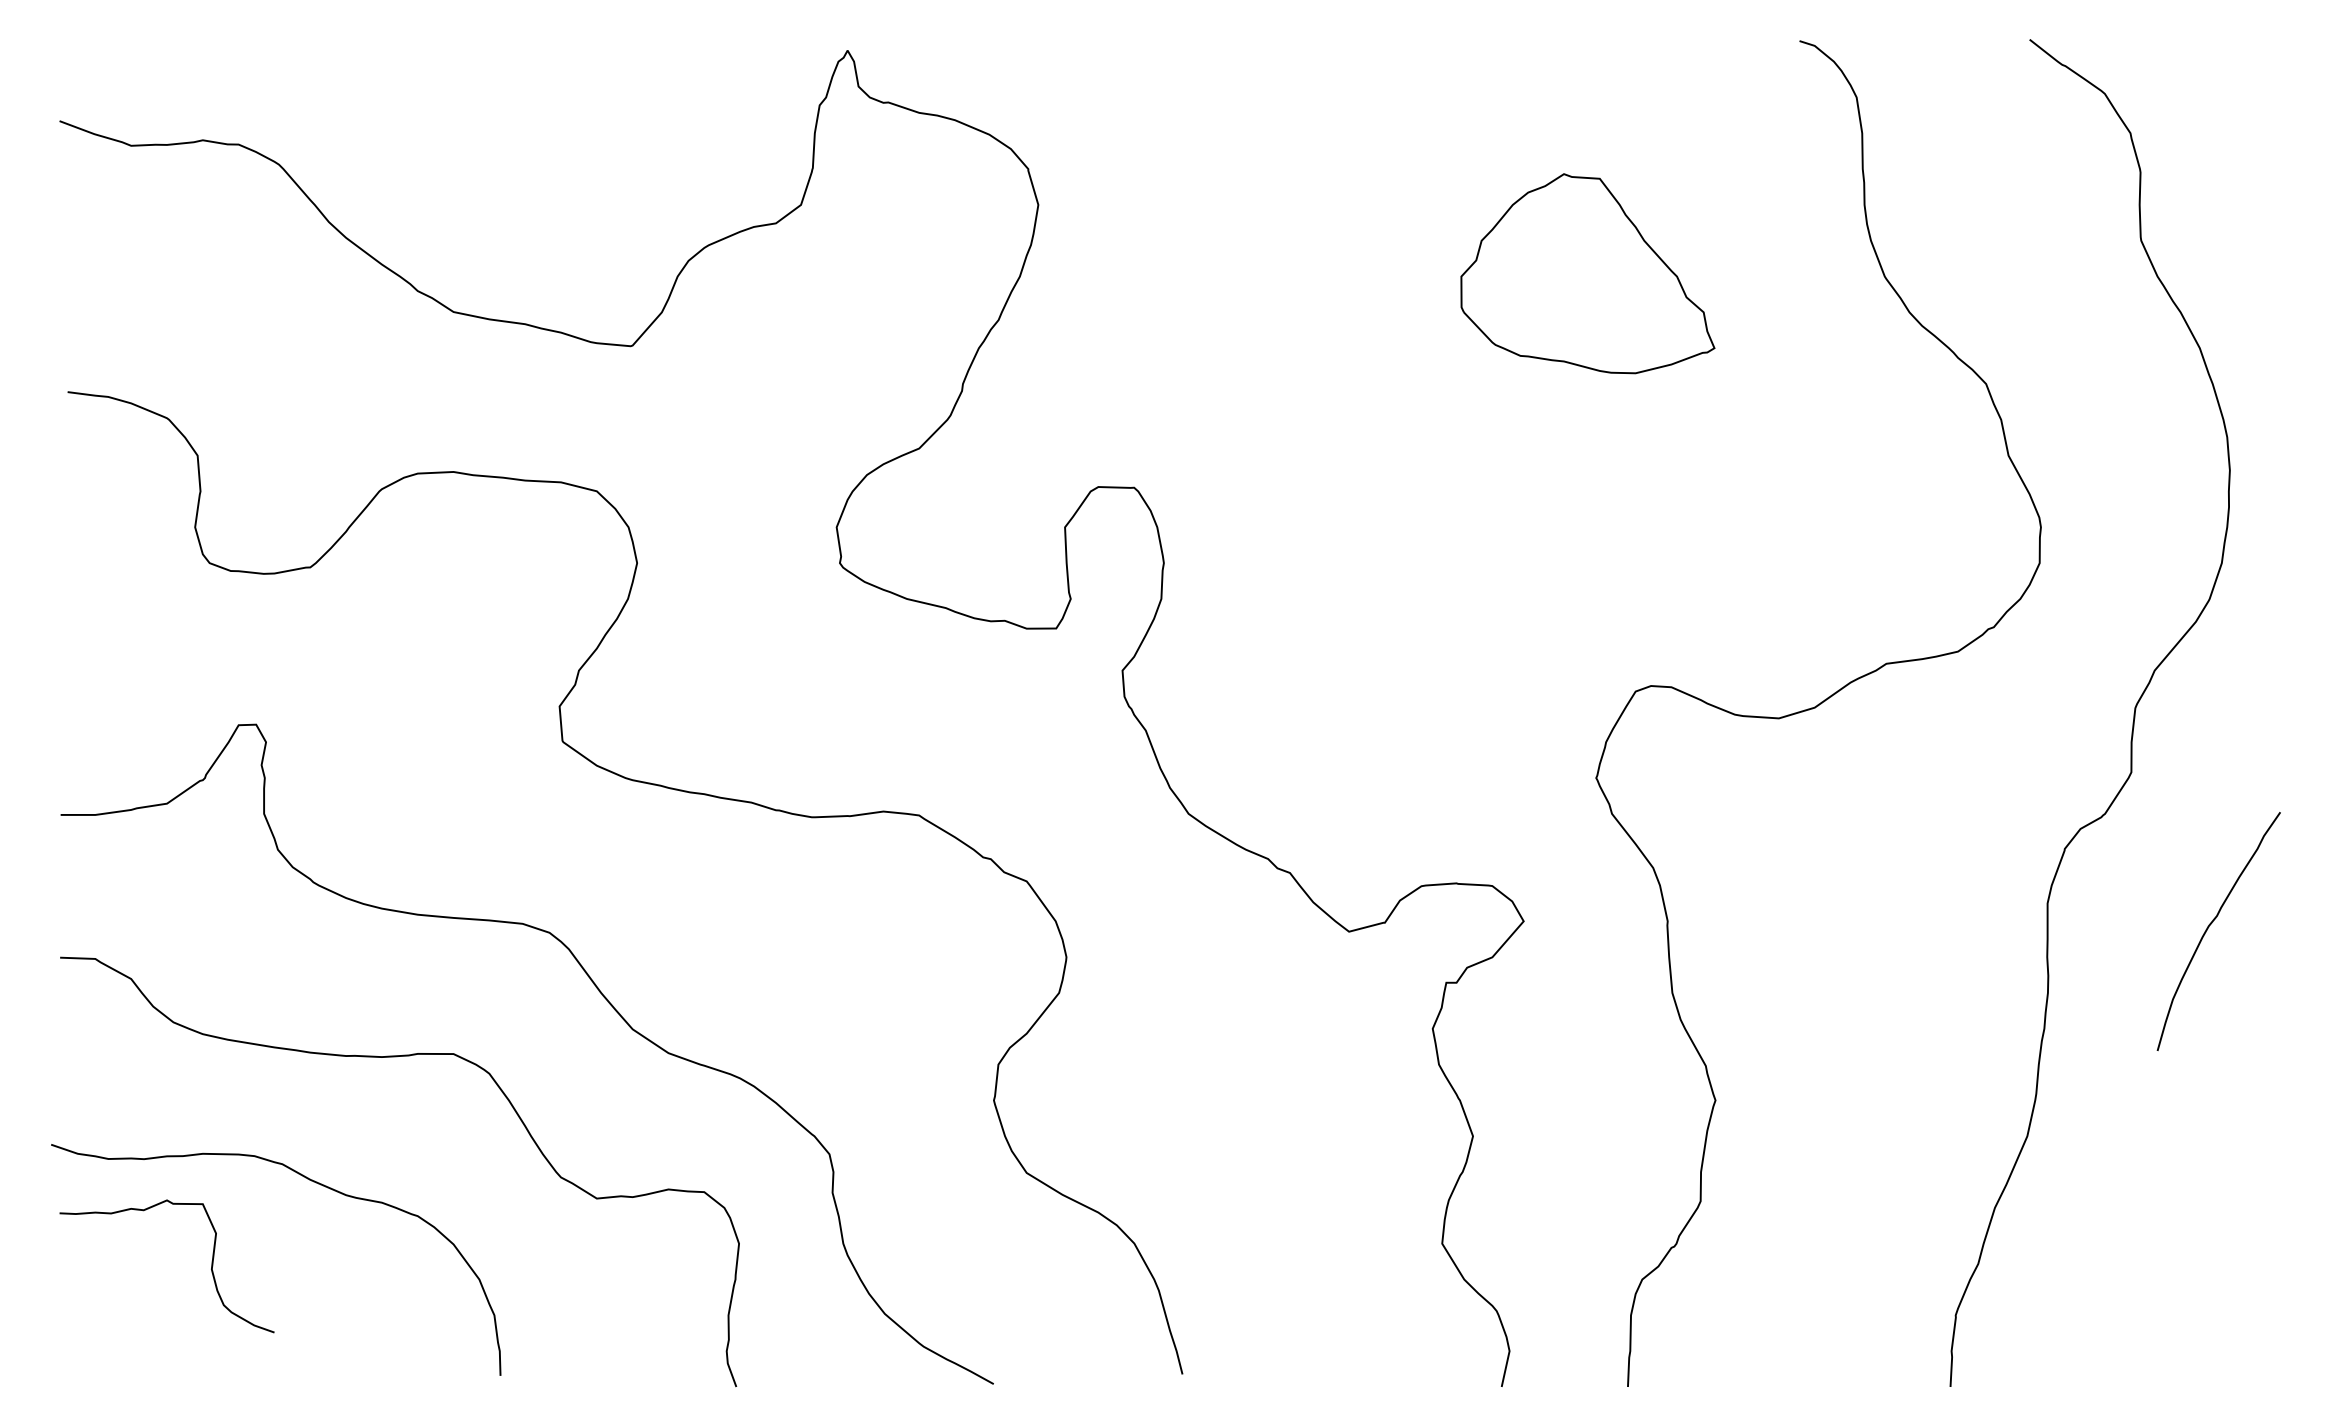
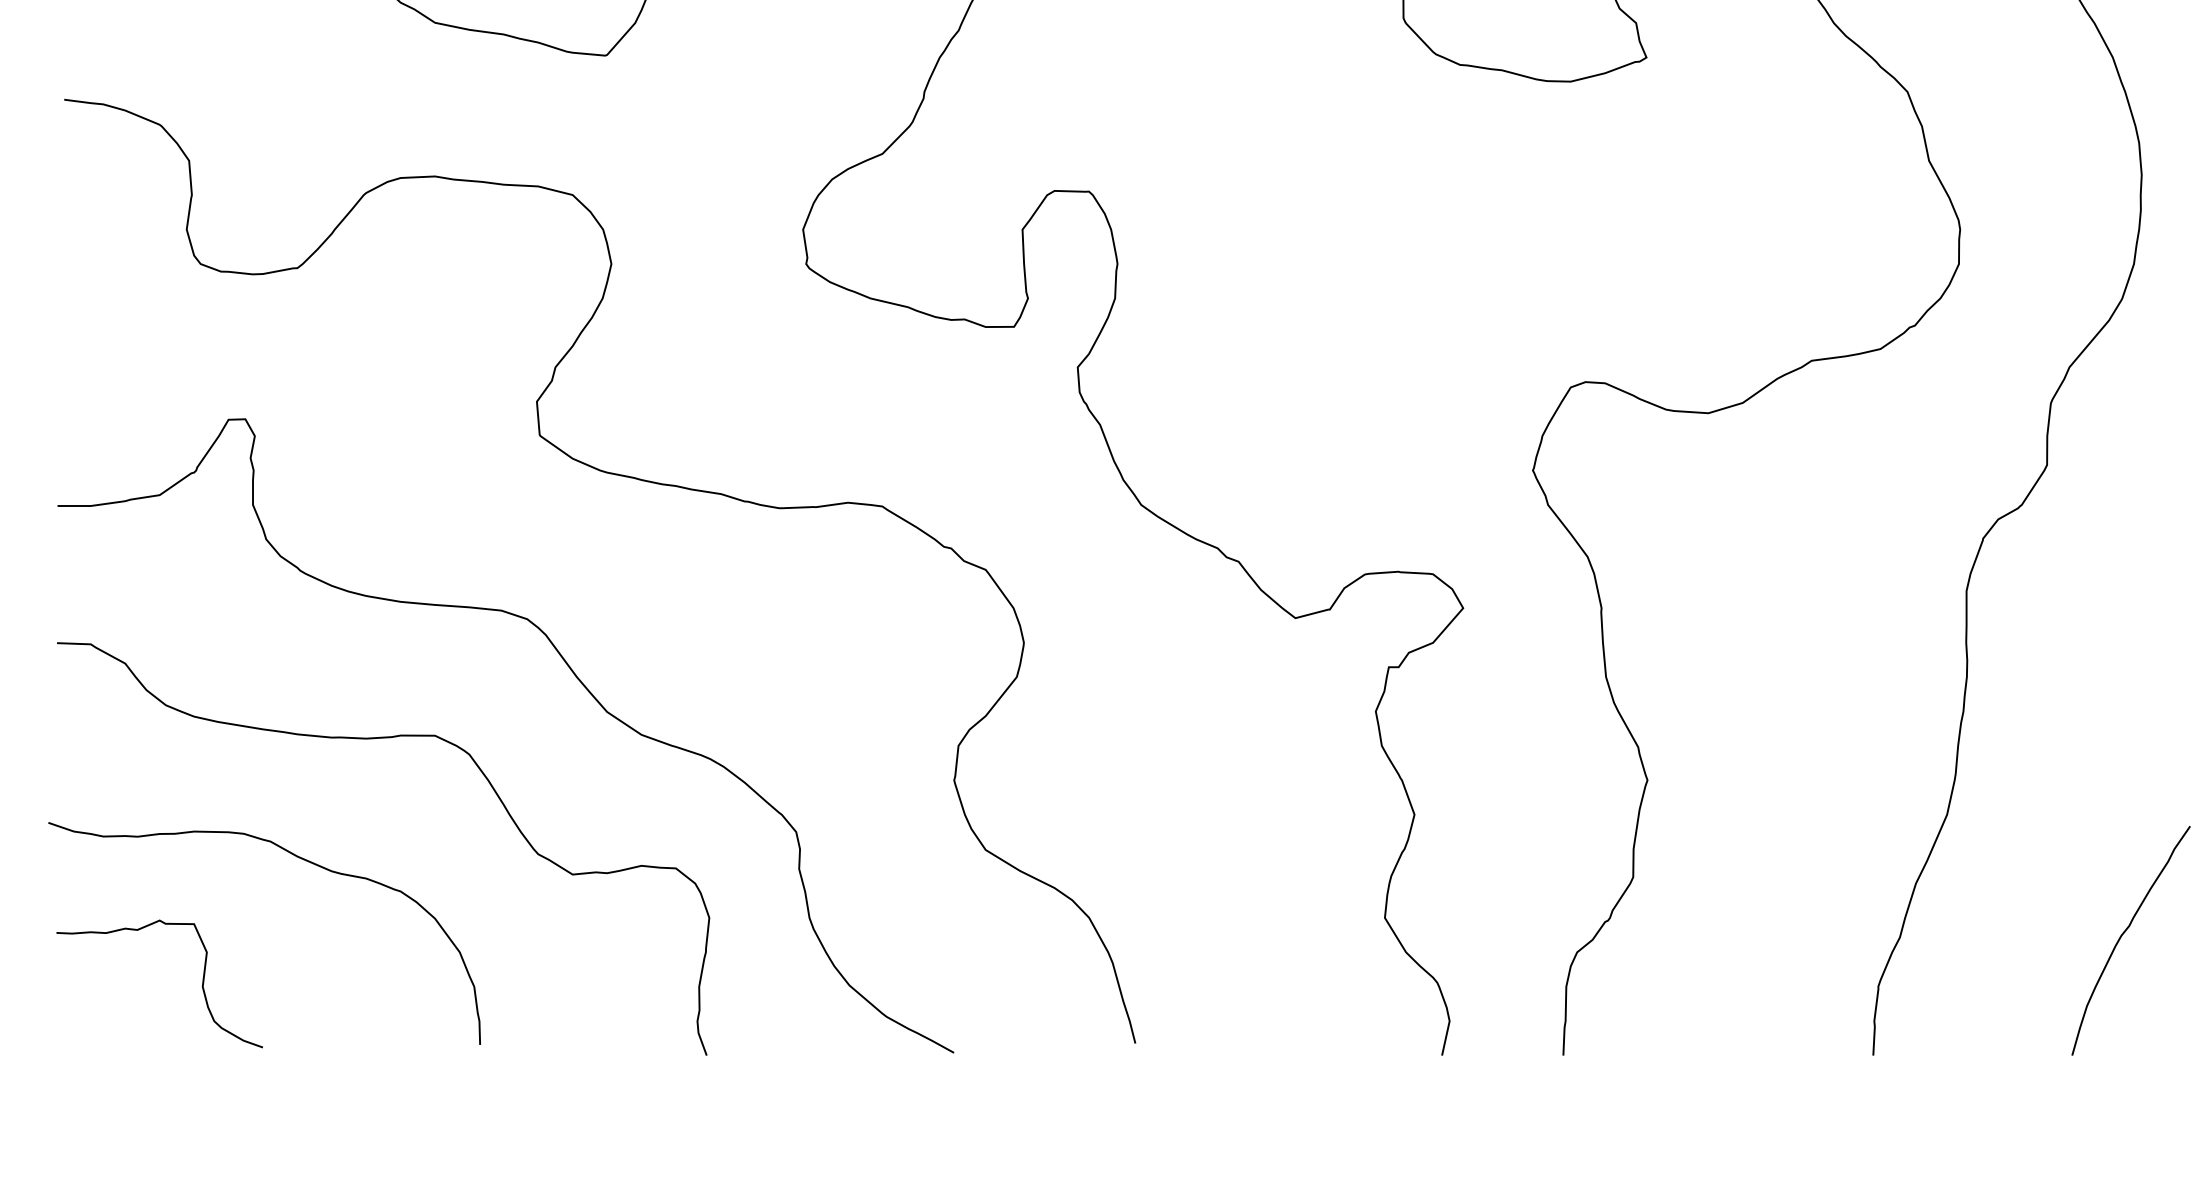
curve: (2209, 927) -> (2122, 936), moved
curve: (211, 1266) -> (202, 984), moved

